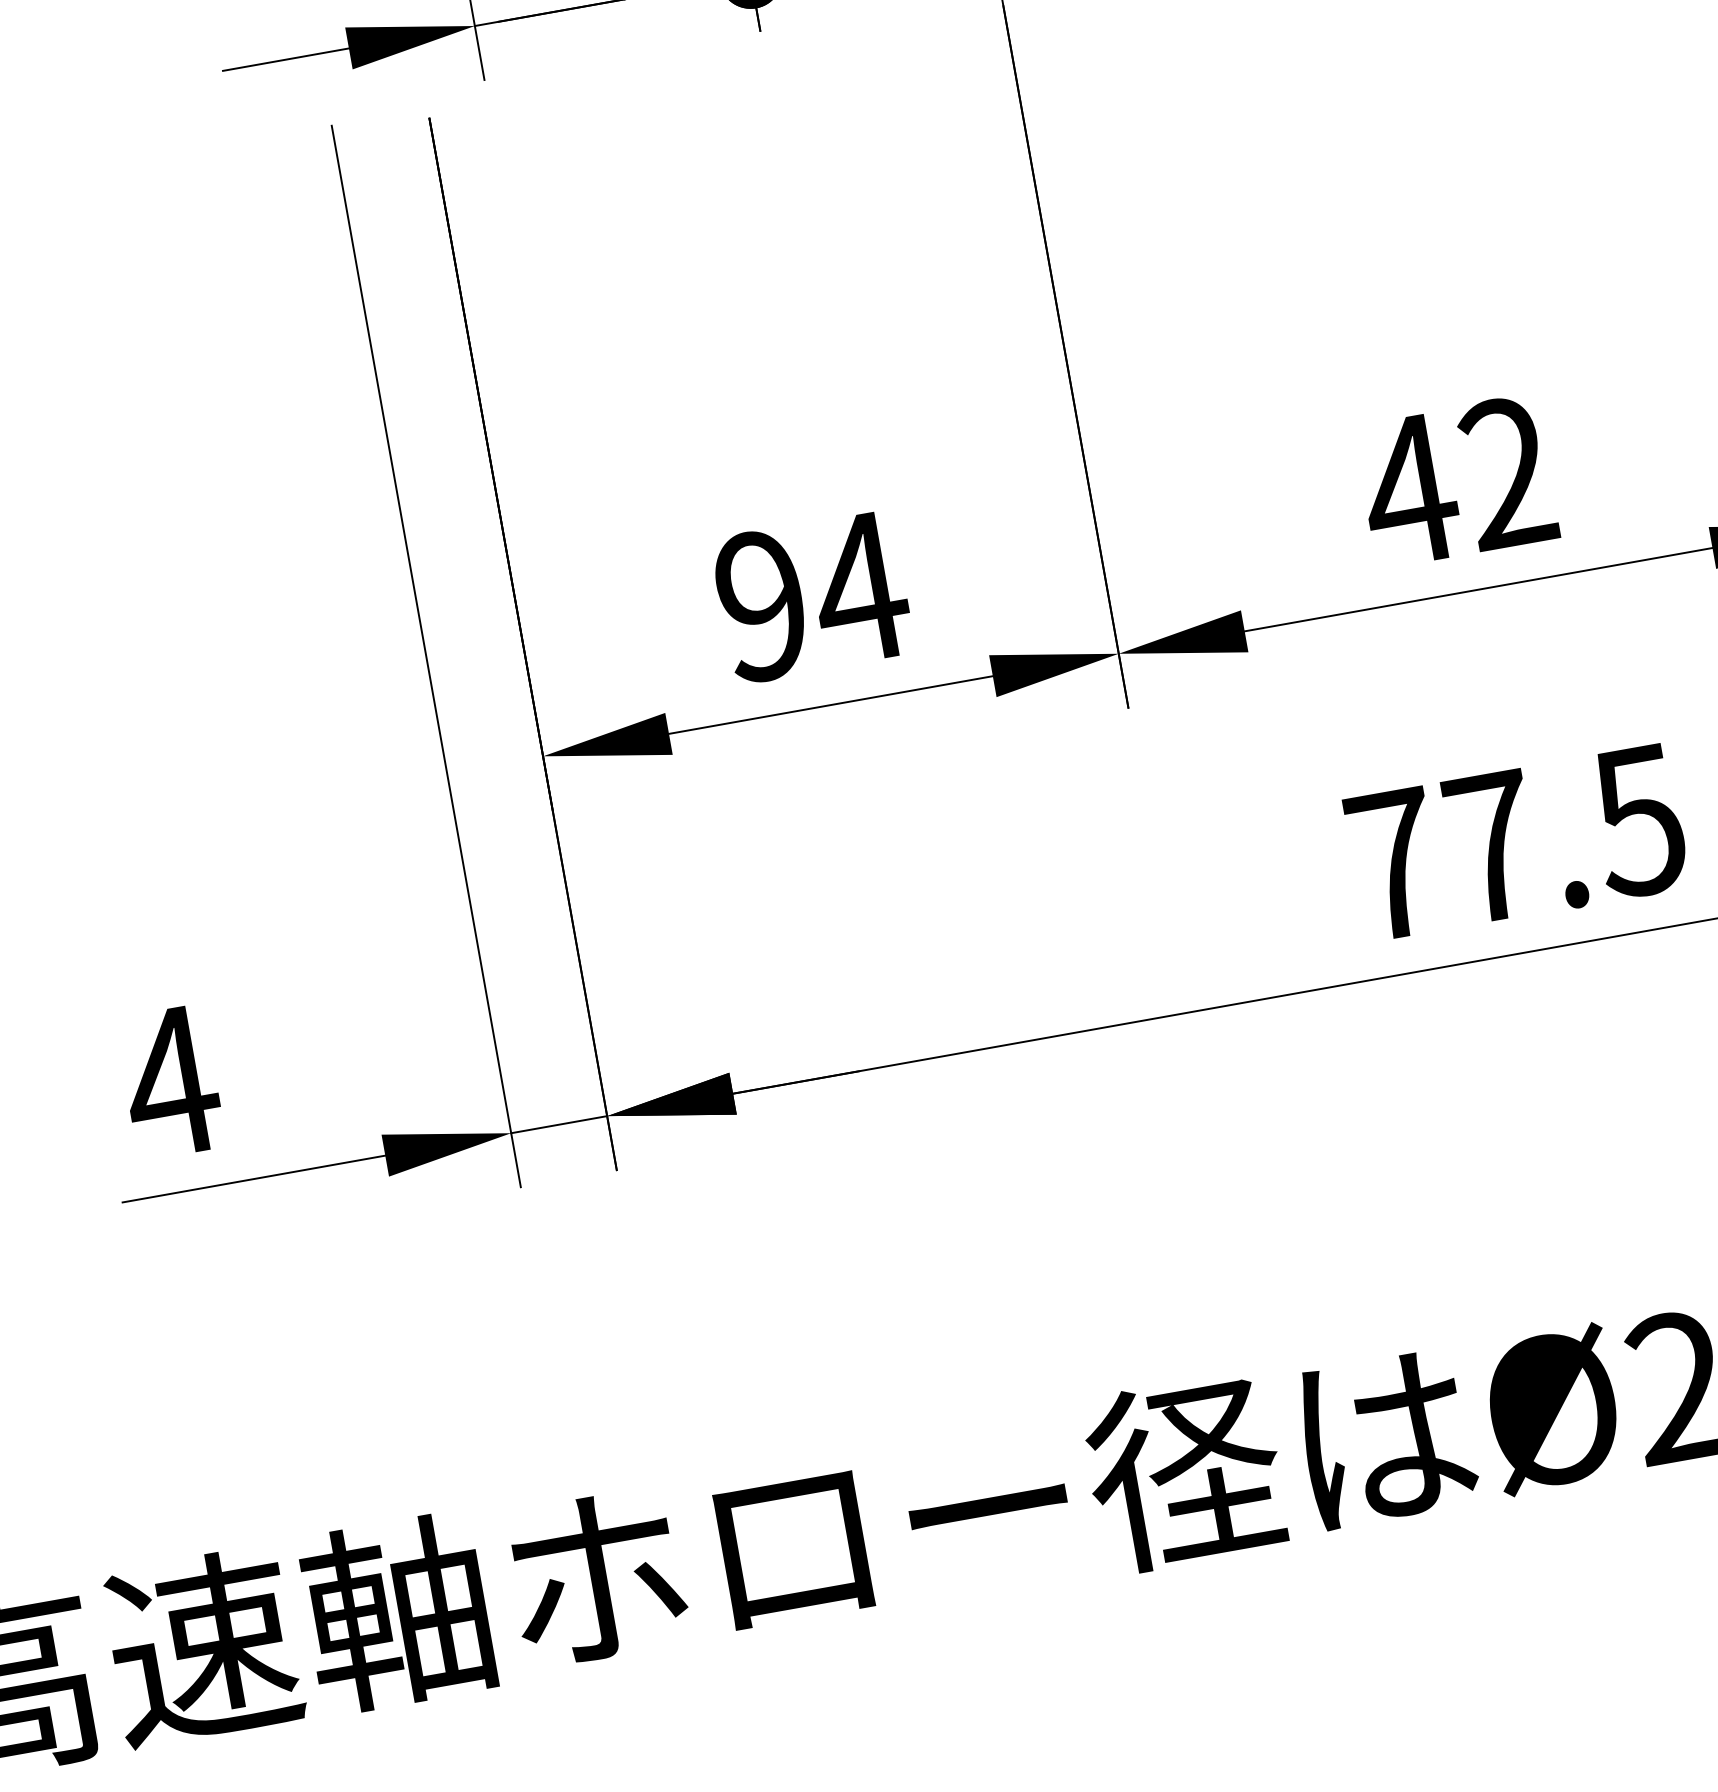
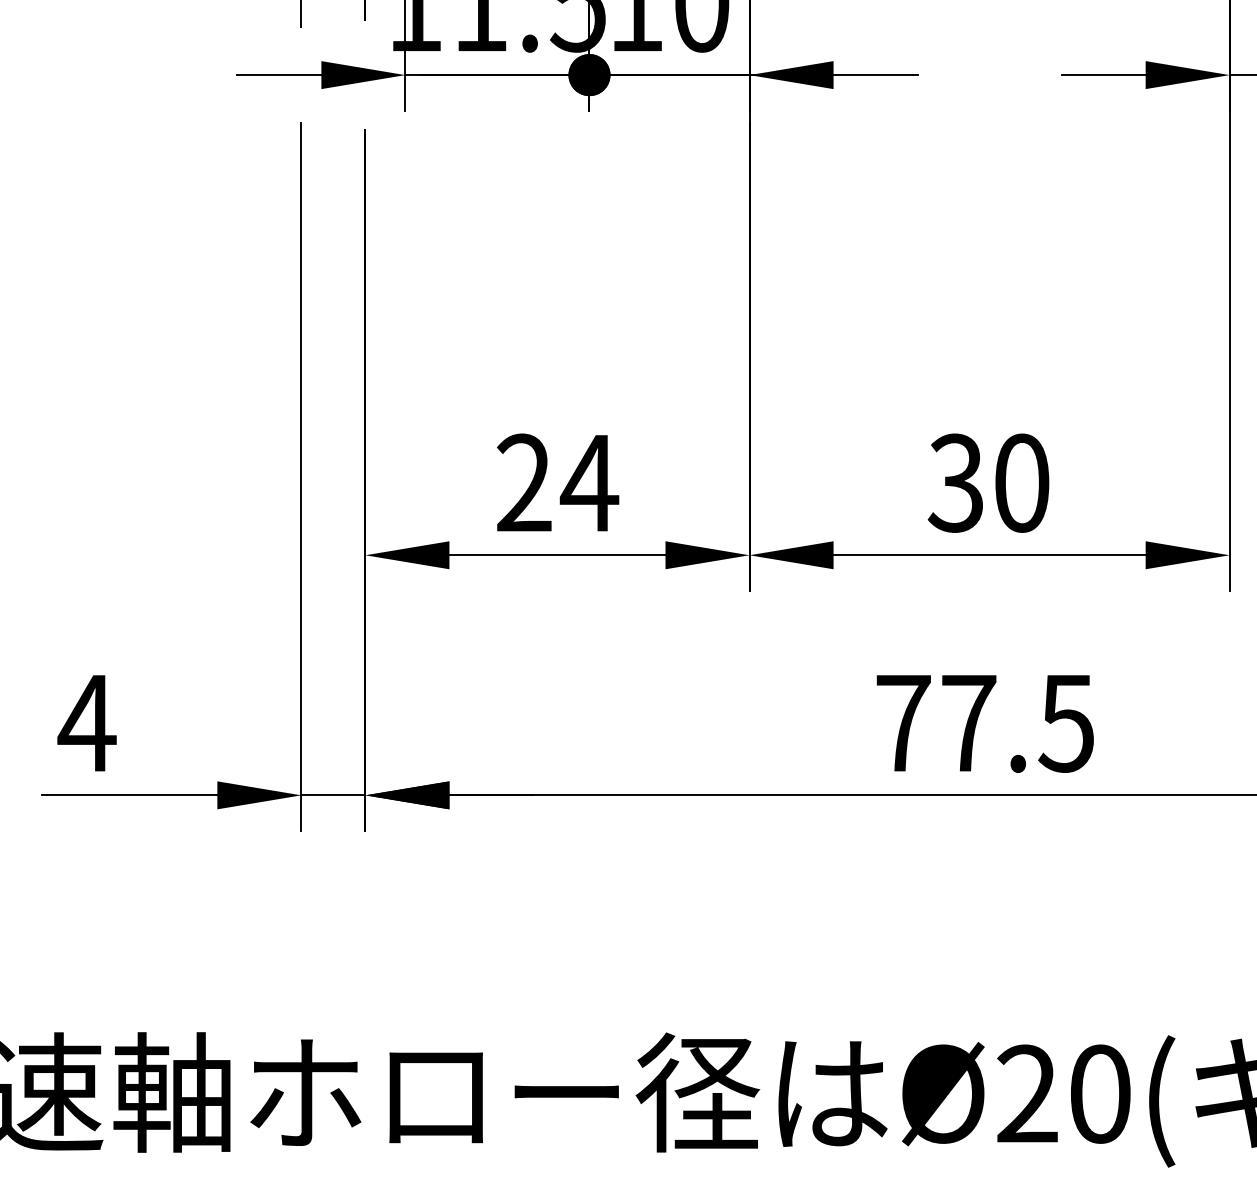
text: (1455, 481) -> (987, 482), 42 -> 30
text: (762, 606) -> (524, 483), 94 -> 24

